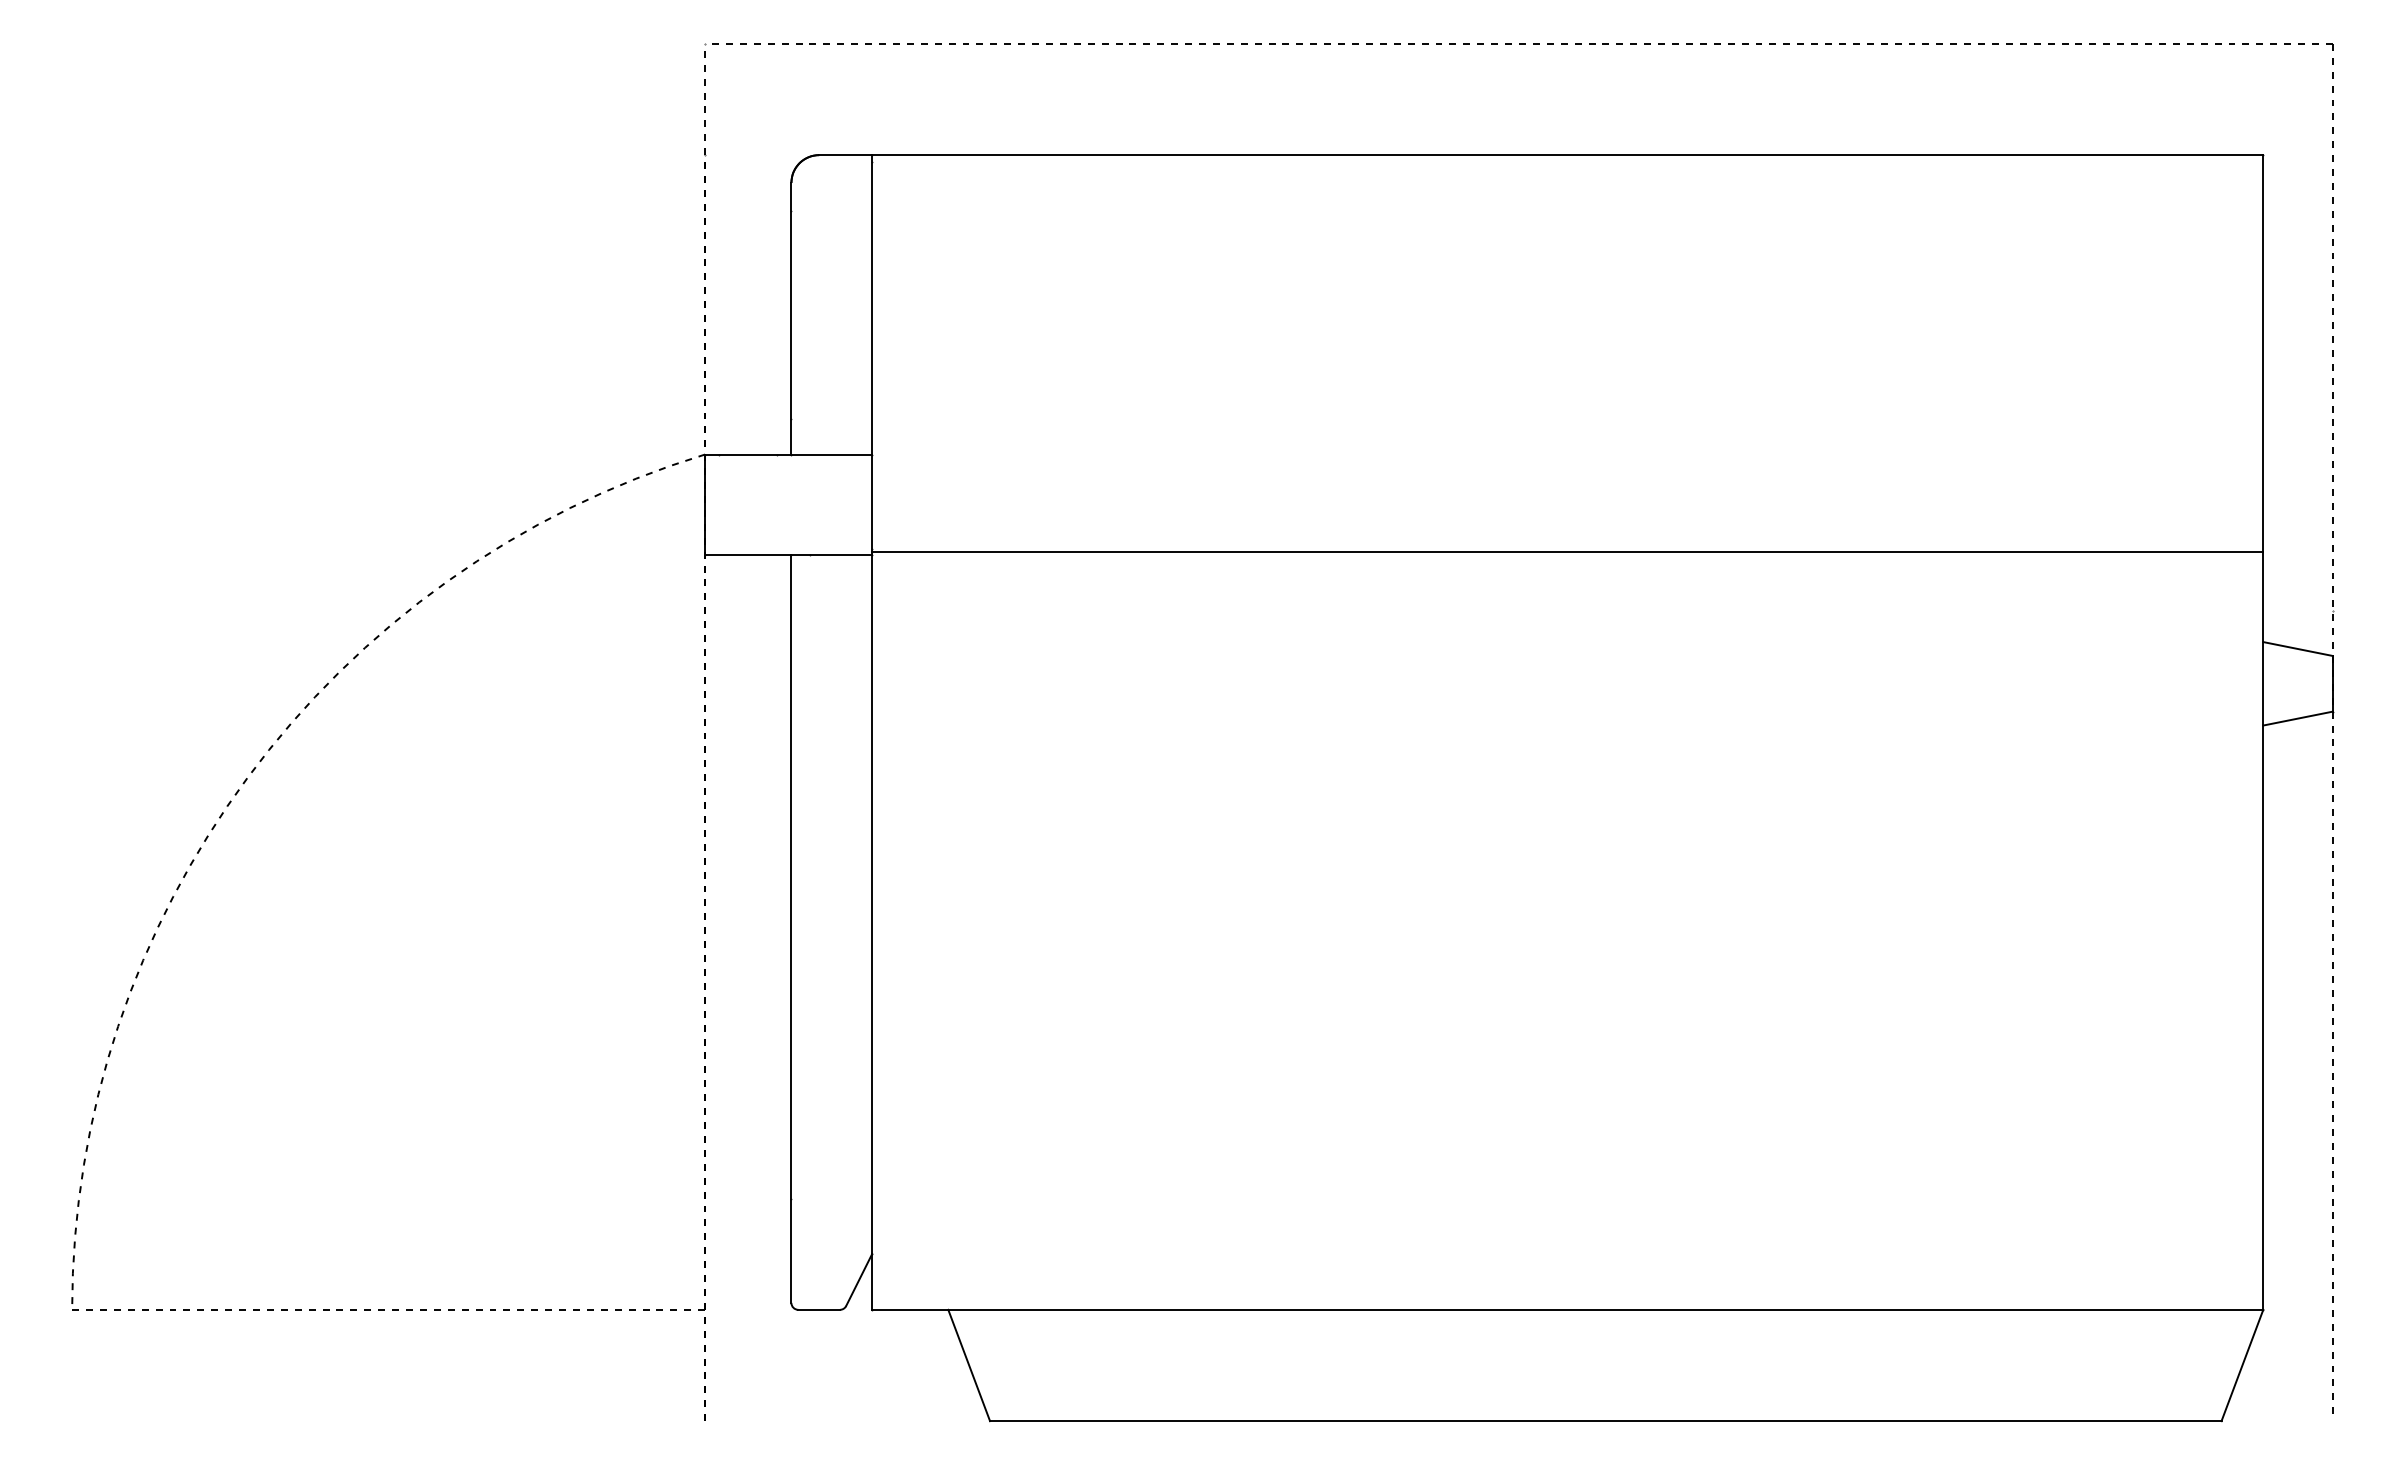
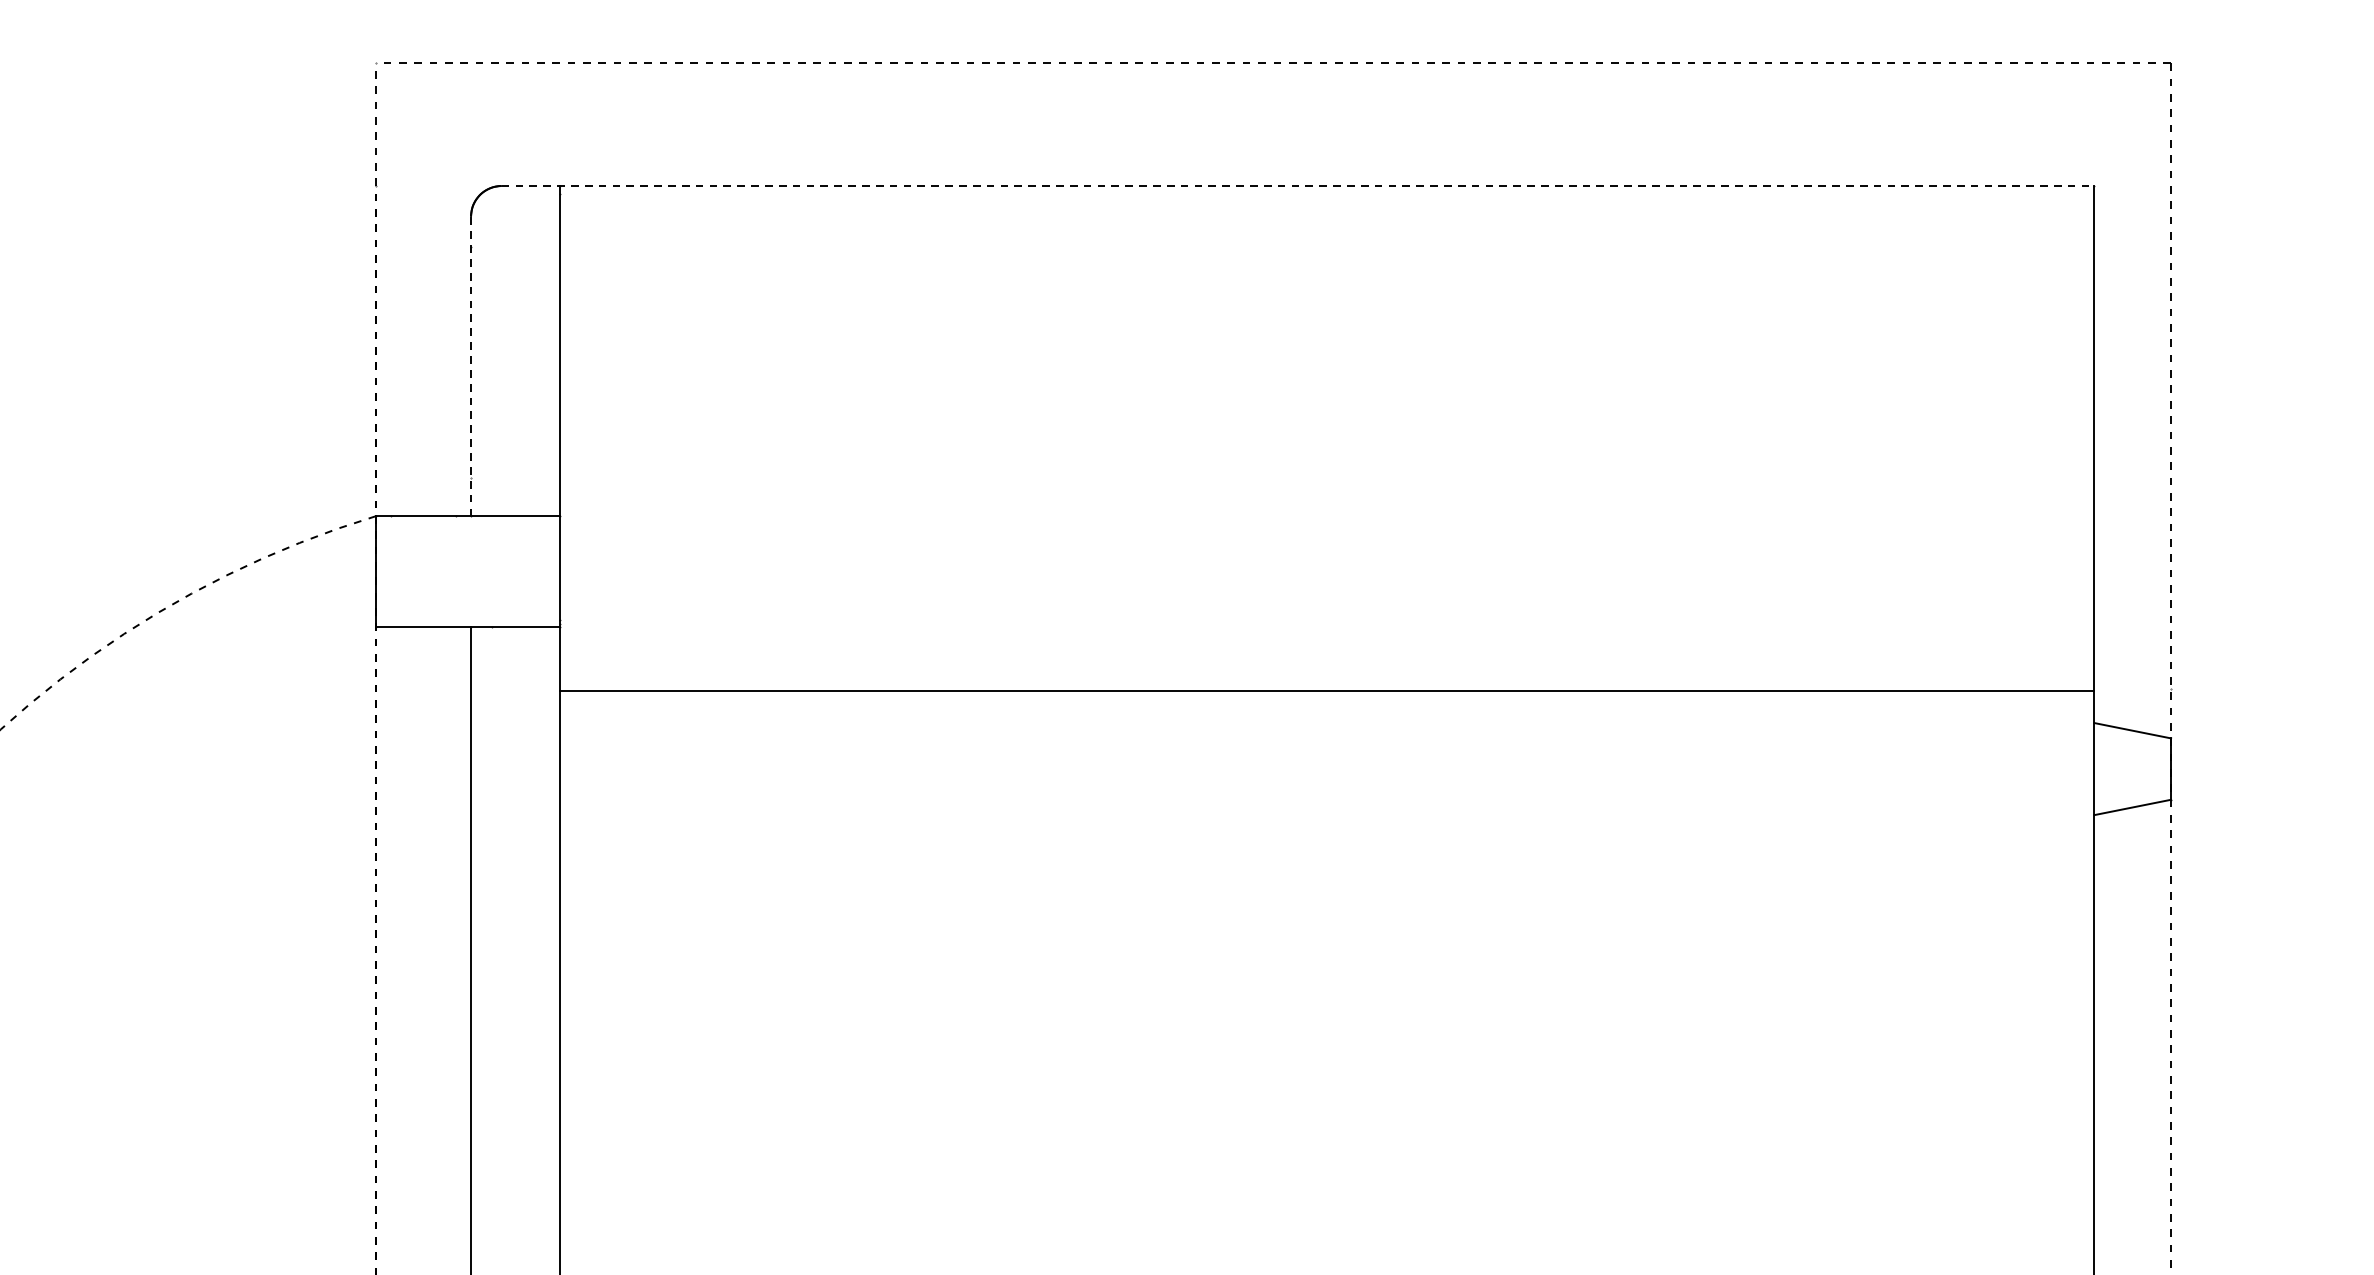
line: (1541, 155) -> (1298, 186), solid -> dashed
line: (791, 318) -> (471, 366), solid -> dashed
line: (1567, 552) -> (1327, 691), moved

